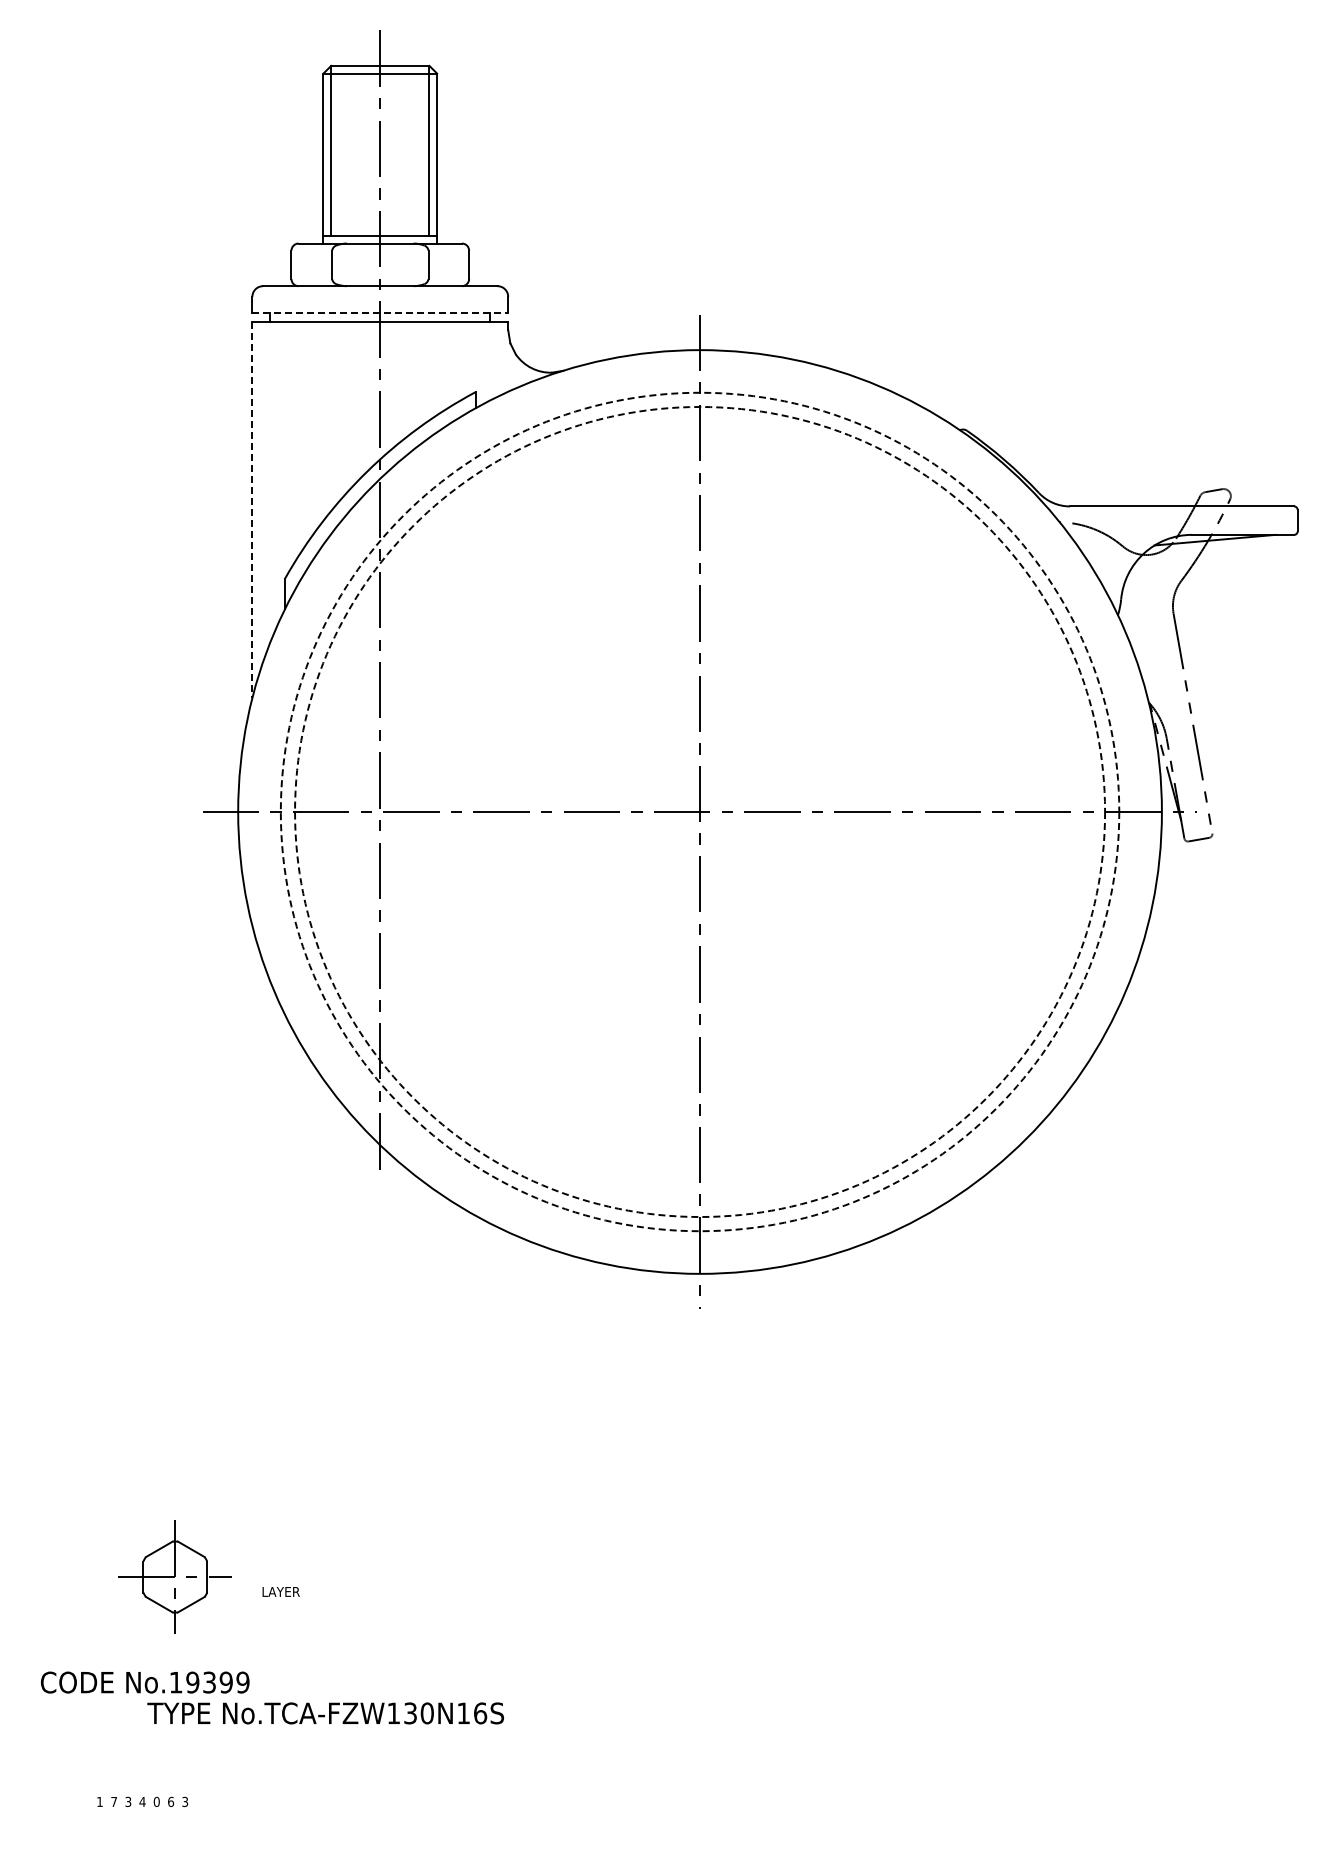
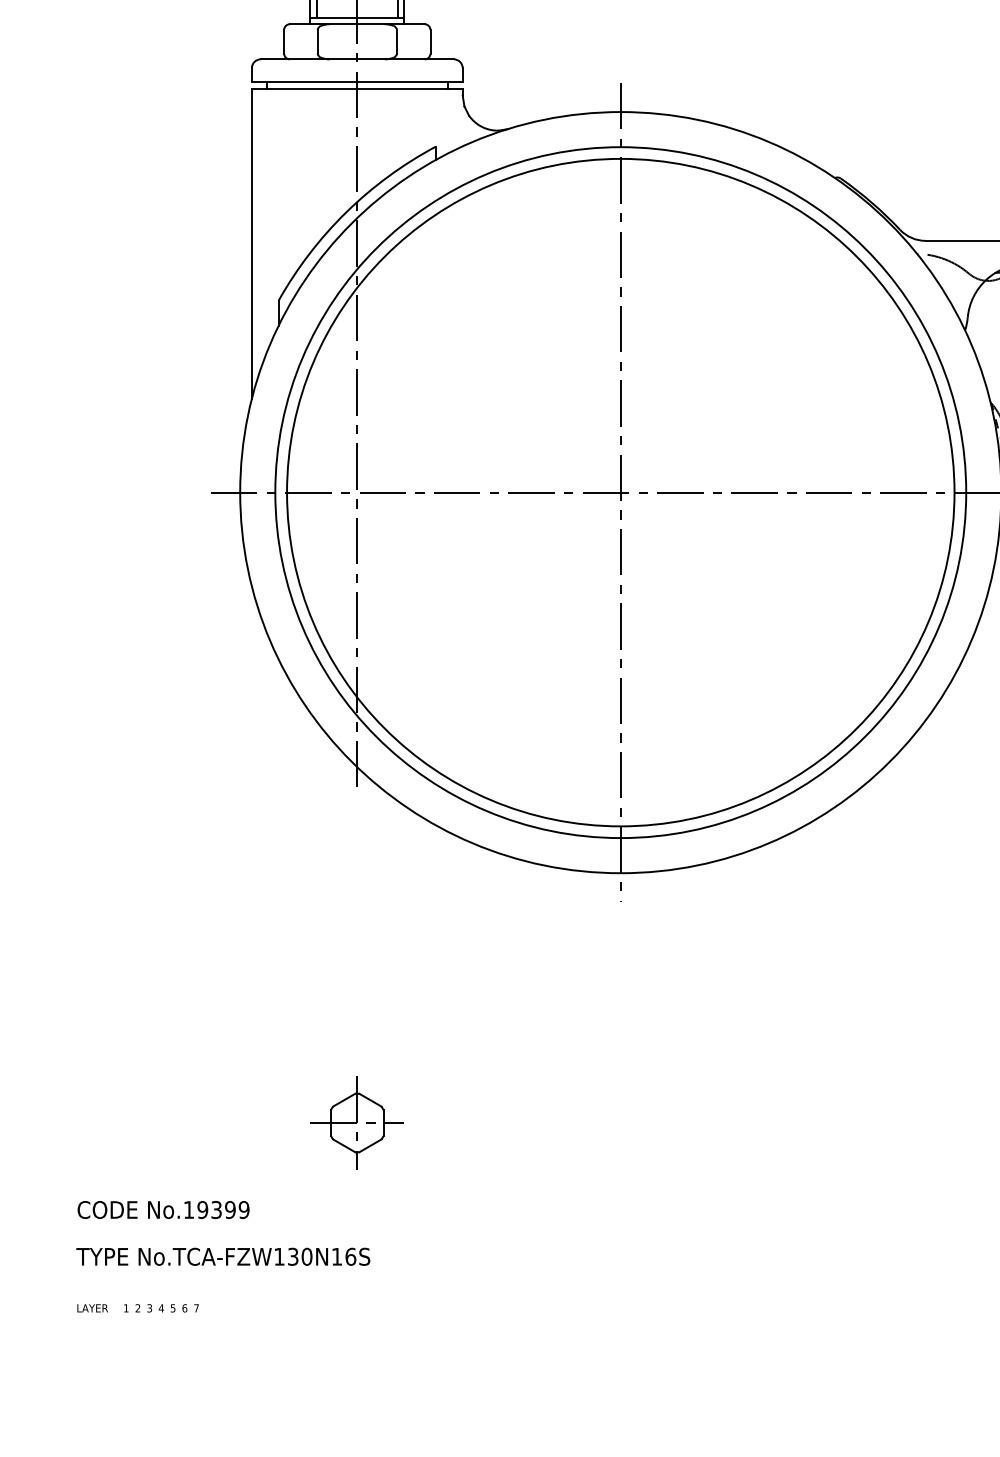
line: (380, 313) -> (357, 81), dashed -> solid
line: (252, 510) -> (251, 244), dashed -> solid
circle: (699, 811) -> (620, 492), dashed -> solid
circle: (700, 811) -> (621, 492), dashed -> solid
part: (174, 1576) -> (356, 1122), moved
text: (280, 1591) -> (92, 1307), moved
text: (325, 1713) -> (223, 1256), moved
text: (113, 1801) -> (137, 1307), 7 -> 2
text: (156, 1801) -> (172, 1307), 0 -> 5
text: (185, 1801) -> (196, 1307), 3 -> 7

